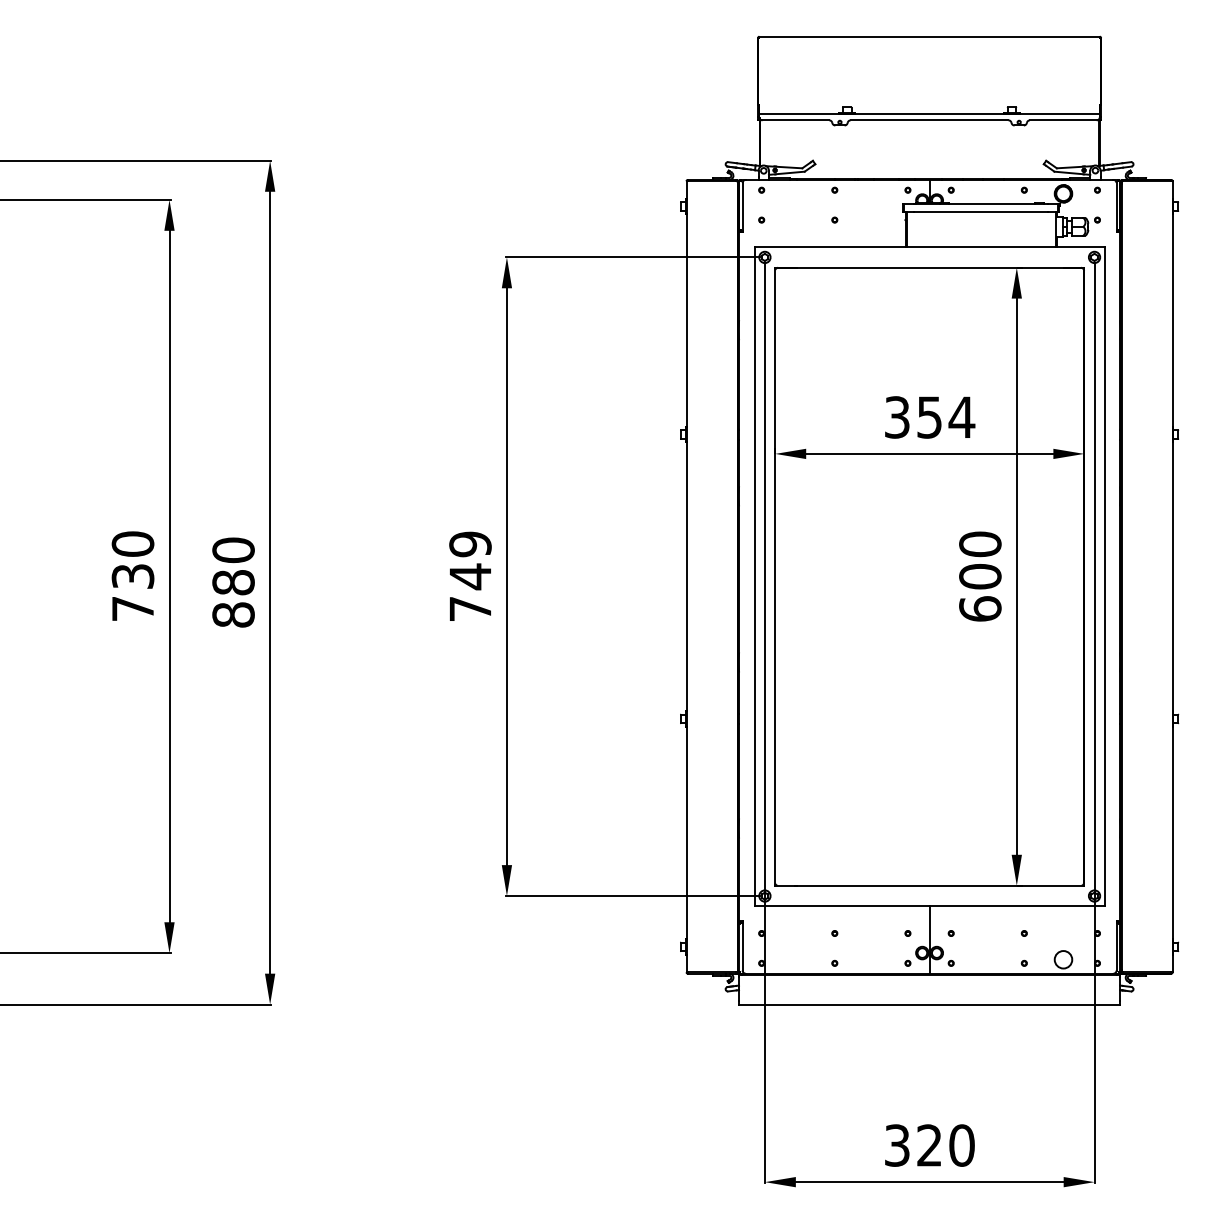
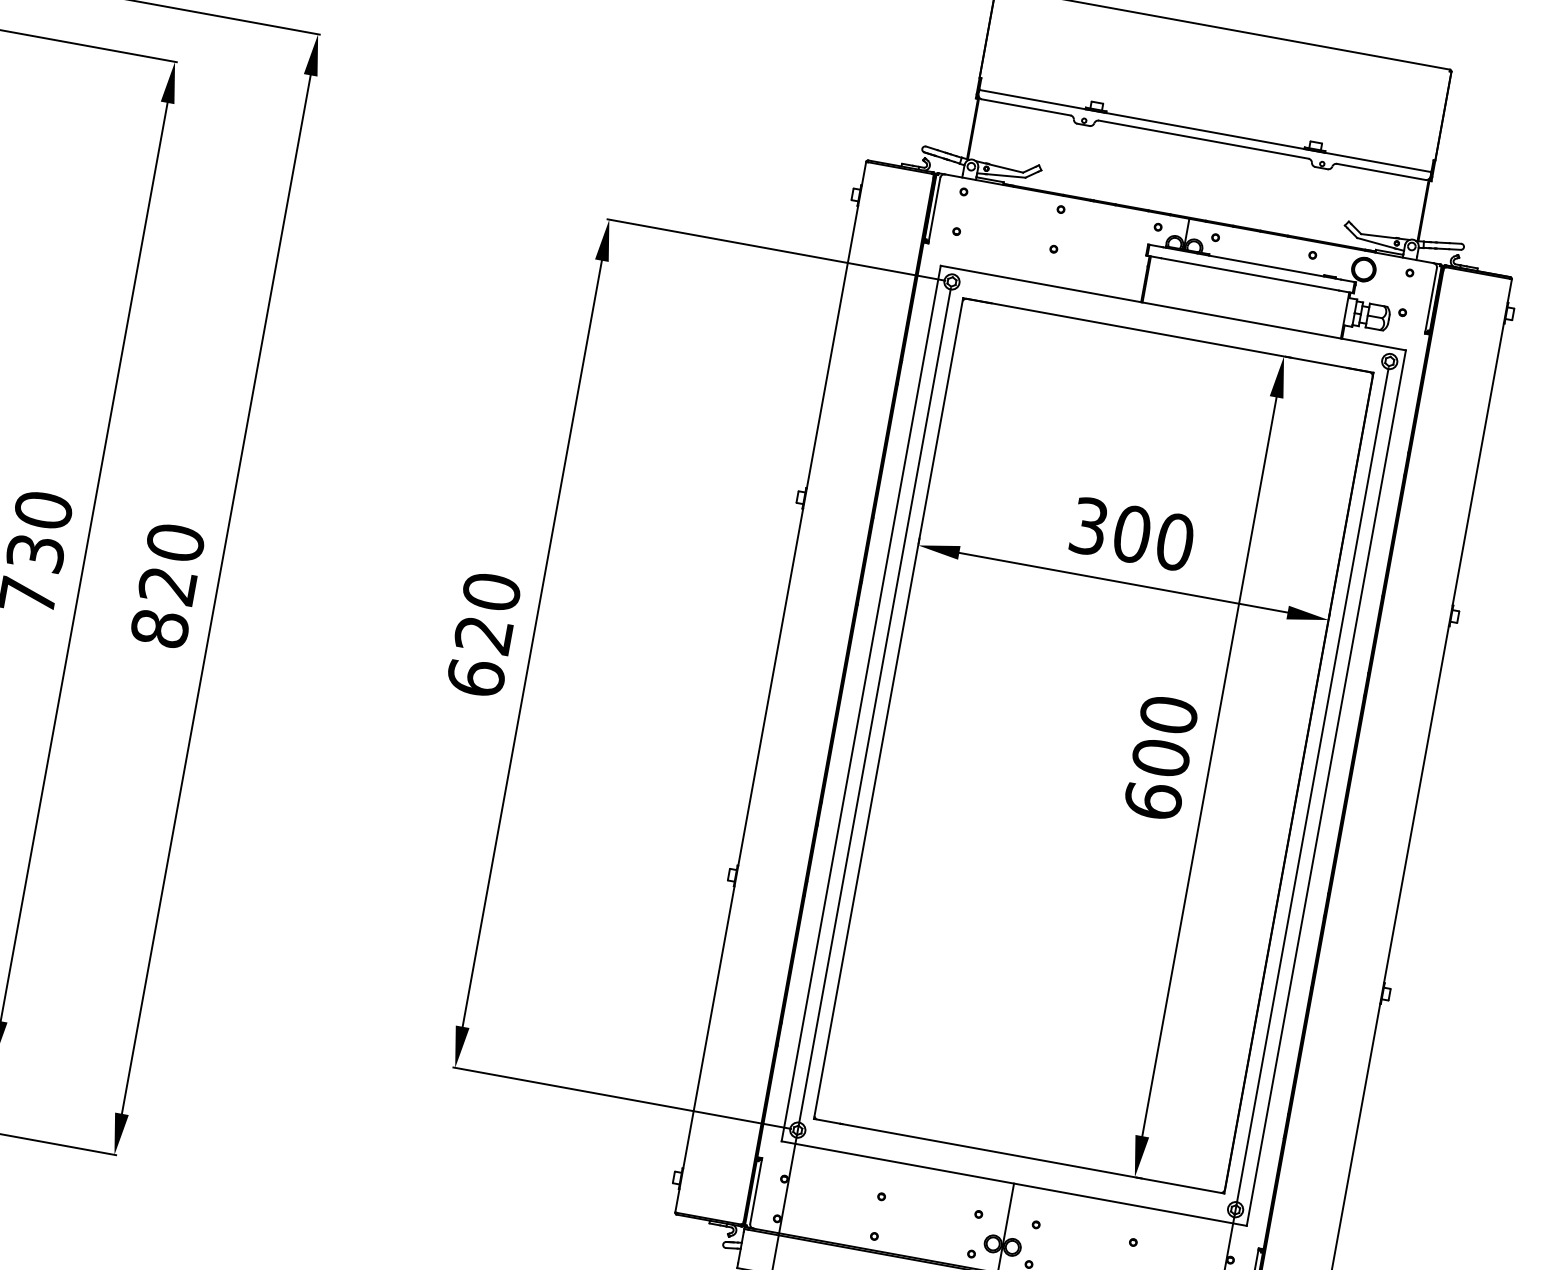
text: (946, 417) -> (1154, 538), 354 -> 300
text: (470, 576) -> (483, 634), 749 -> 620
text: (233, 582) -> (167, 585), 880 -> 820

